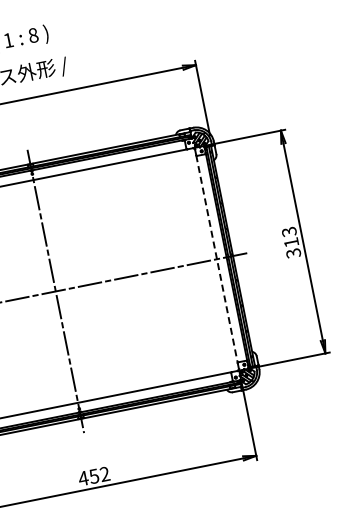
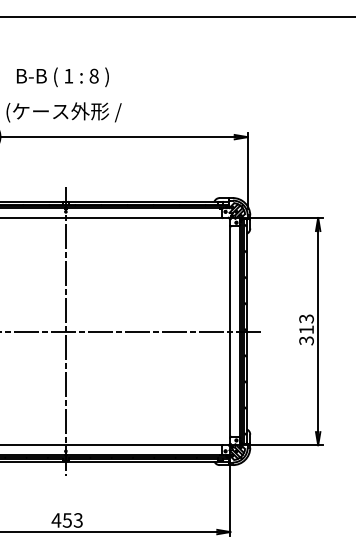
line: (217, 260) -> (230, 332), dashed -> solid
text: (104, 474) -> (77, 520), 452 -> 453

